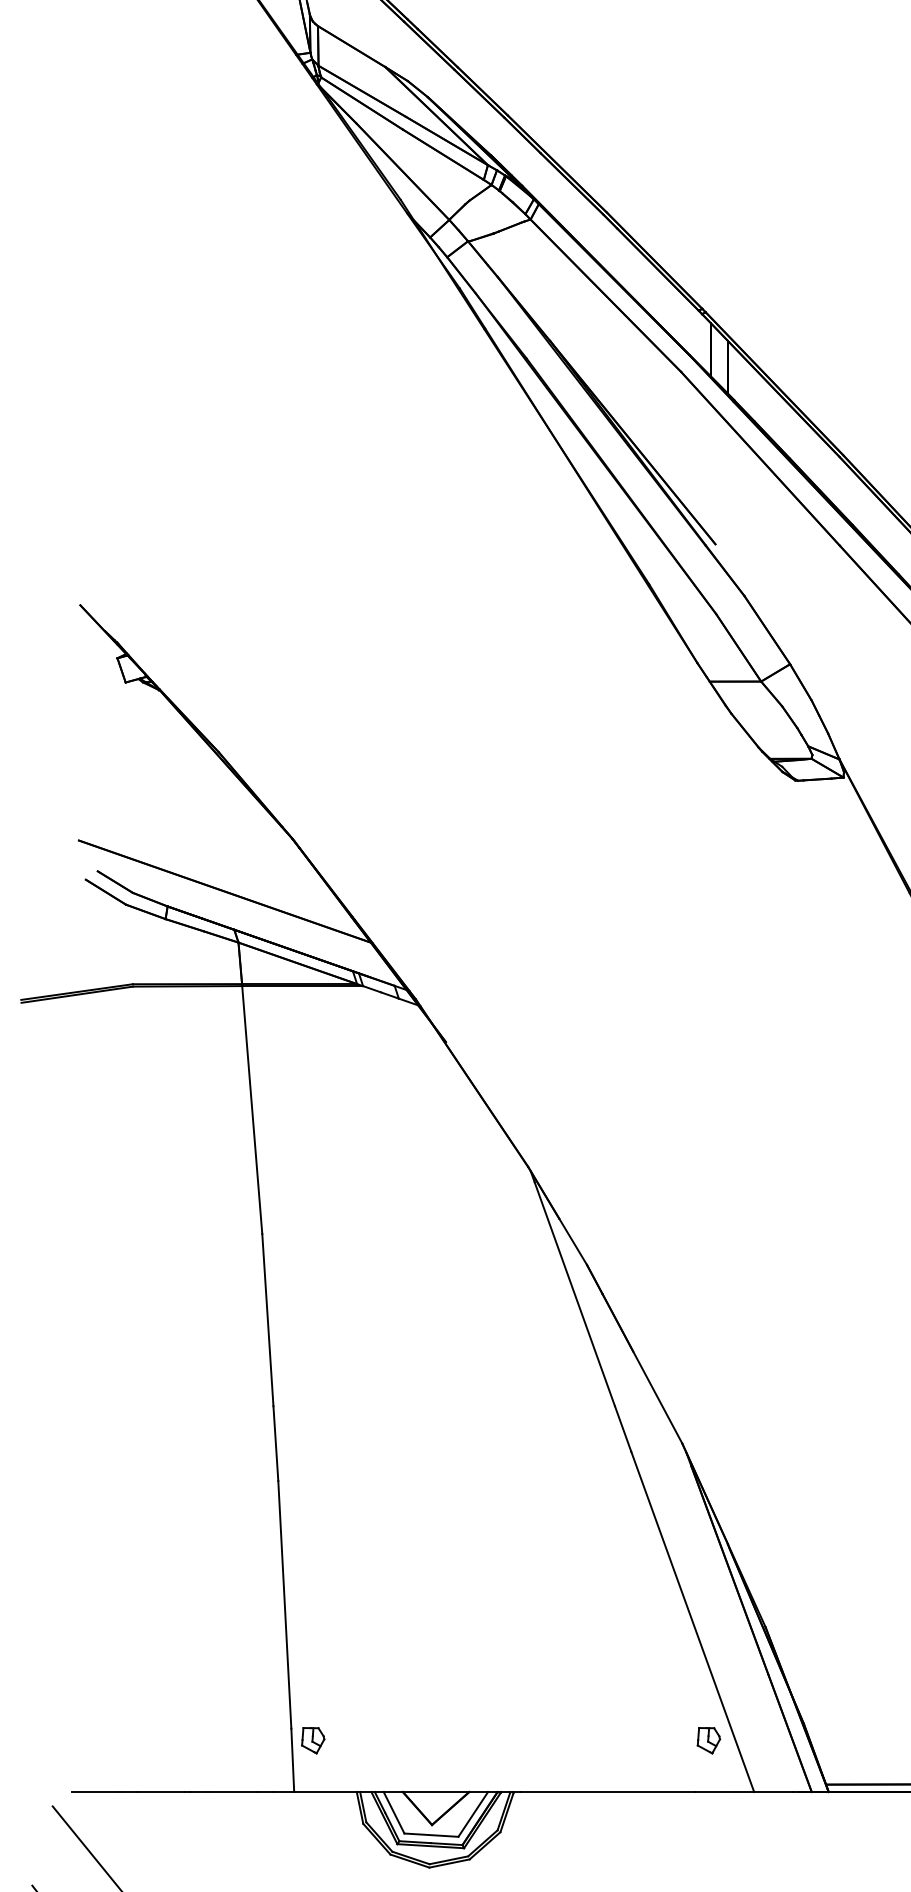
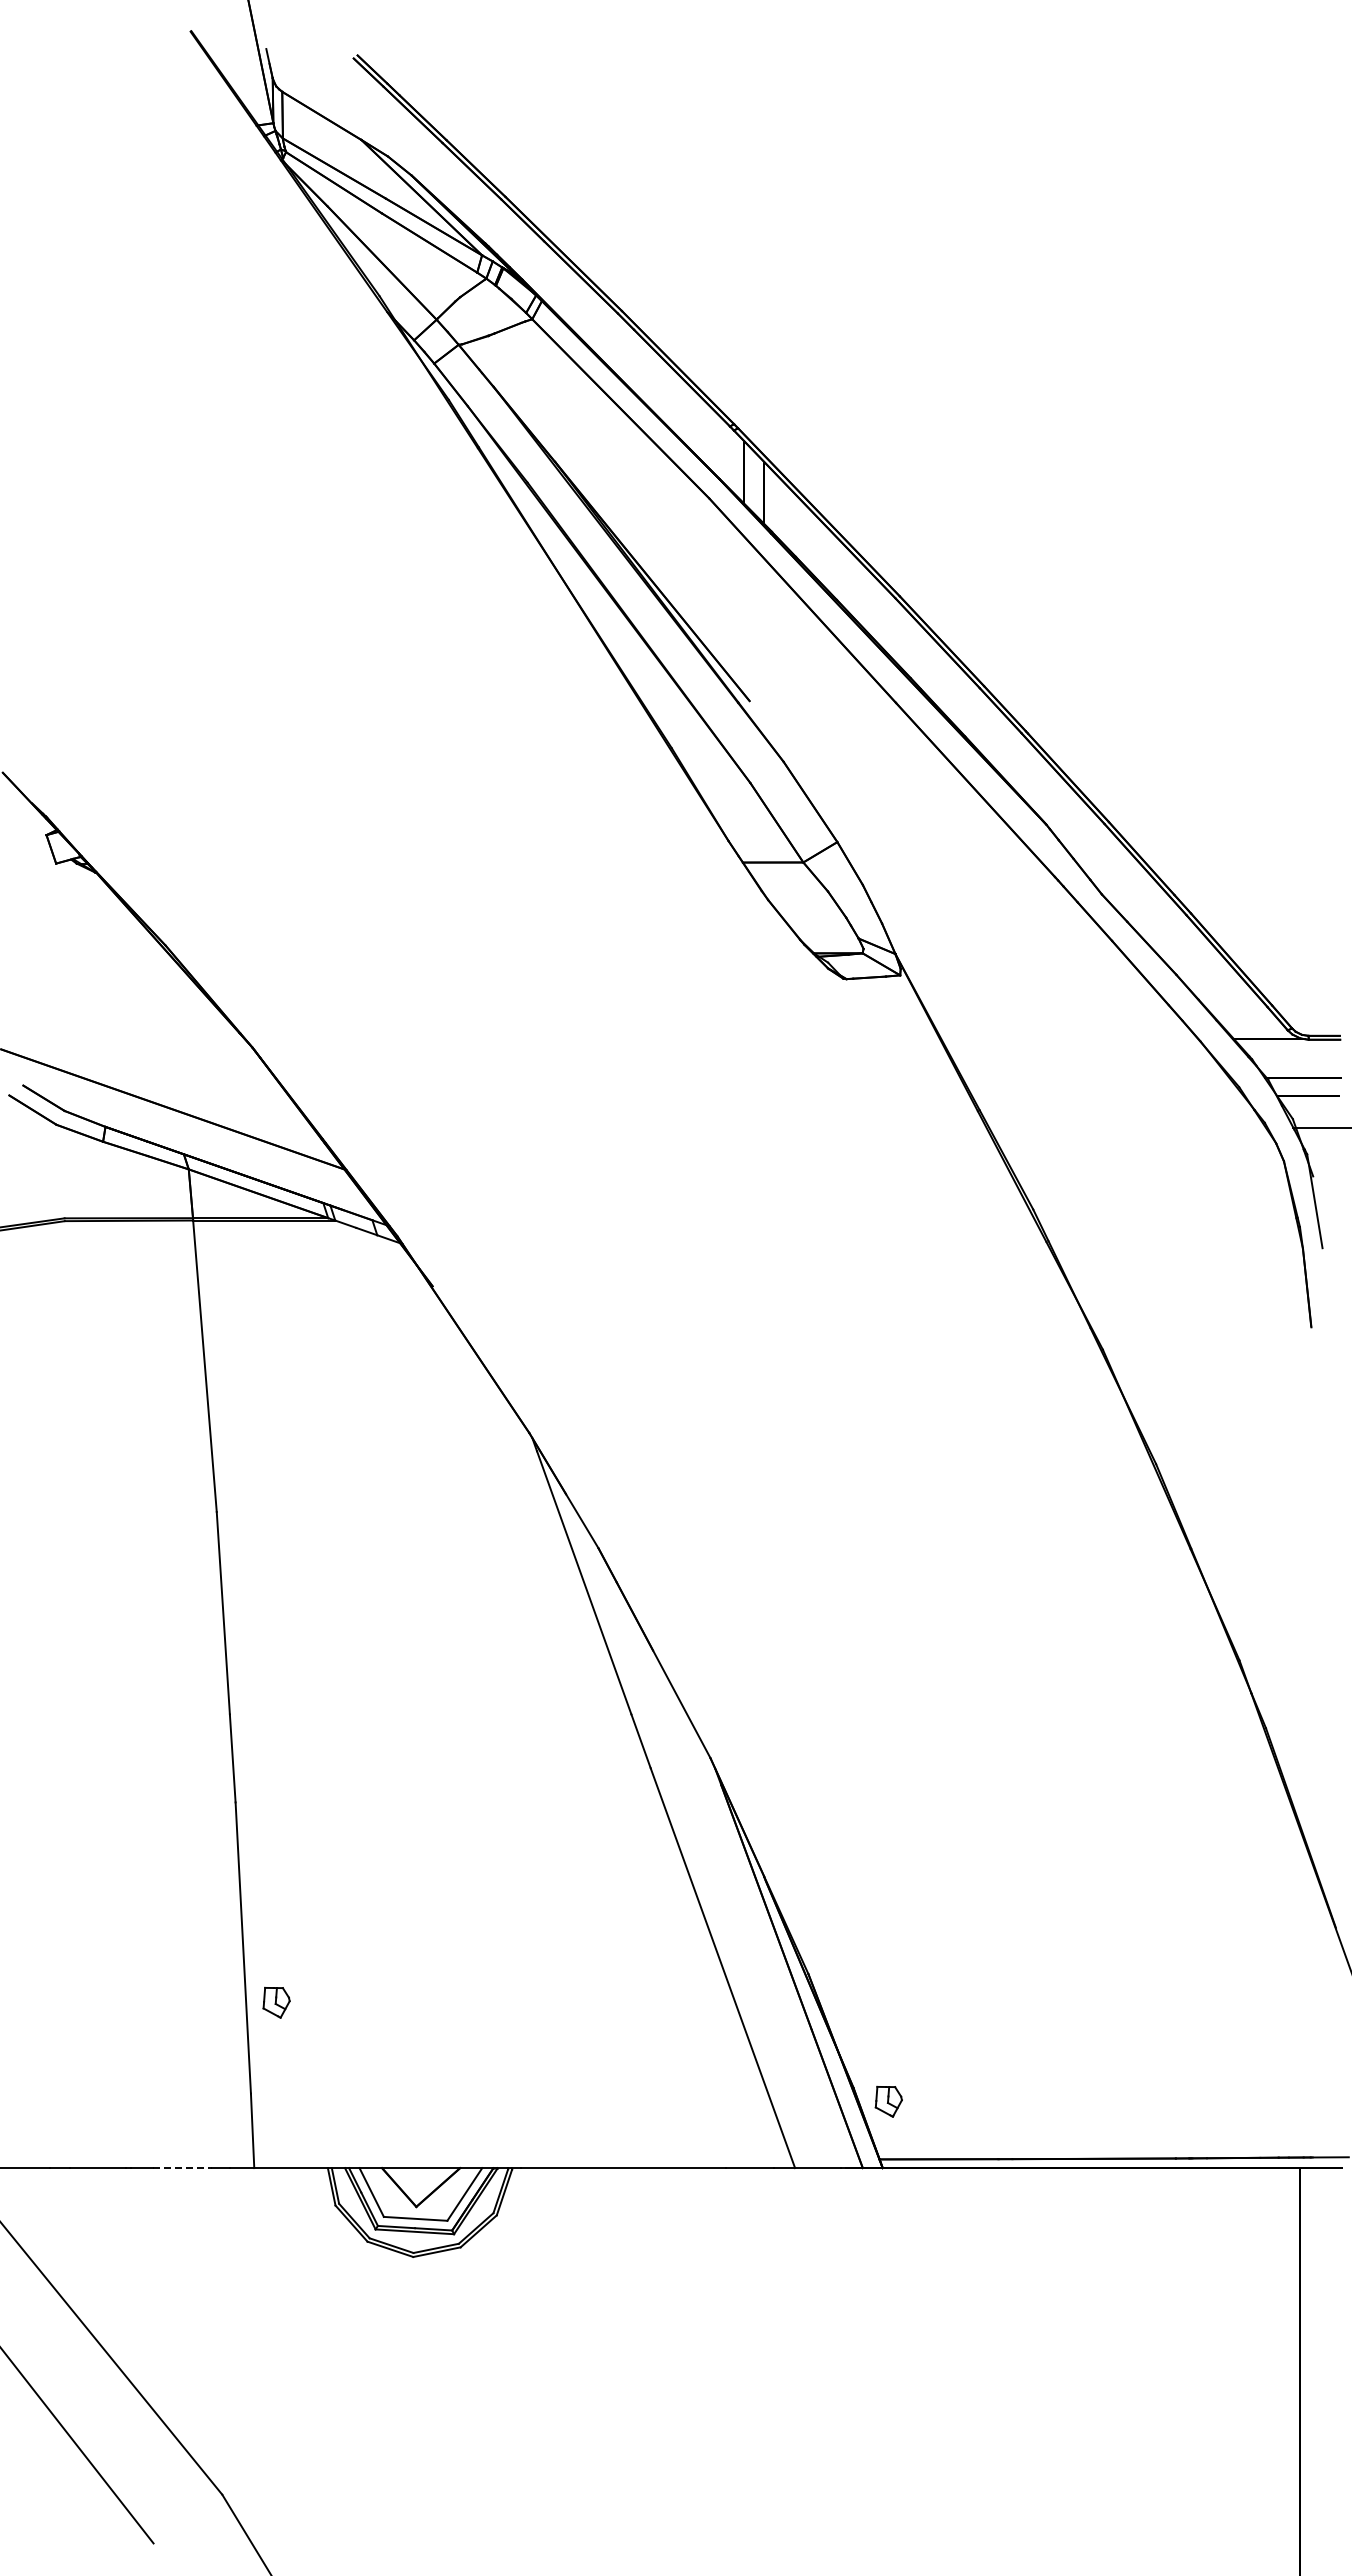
part: (313, 1740) -> (276, 2002), moved
part: (708, 1740) -> (888, 2101), moved
line: (233, 1792) -> (182, 2168), solid -> dashed

